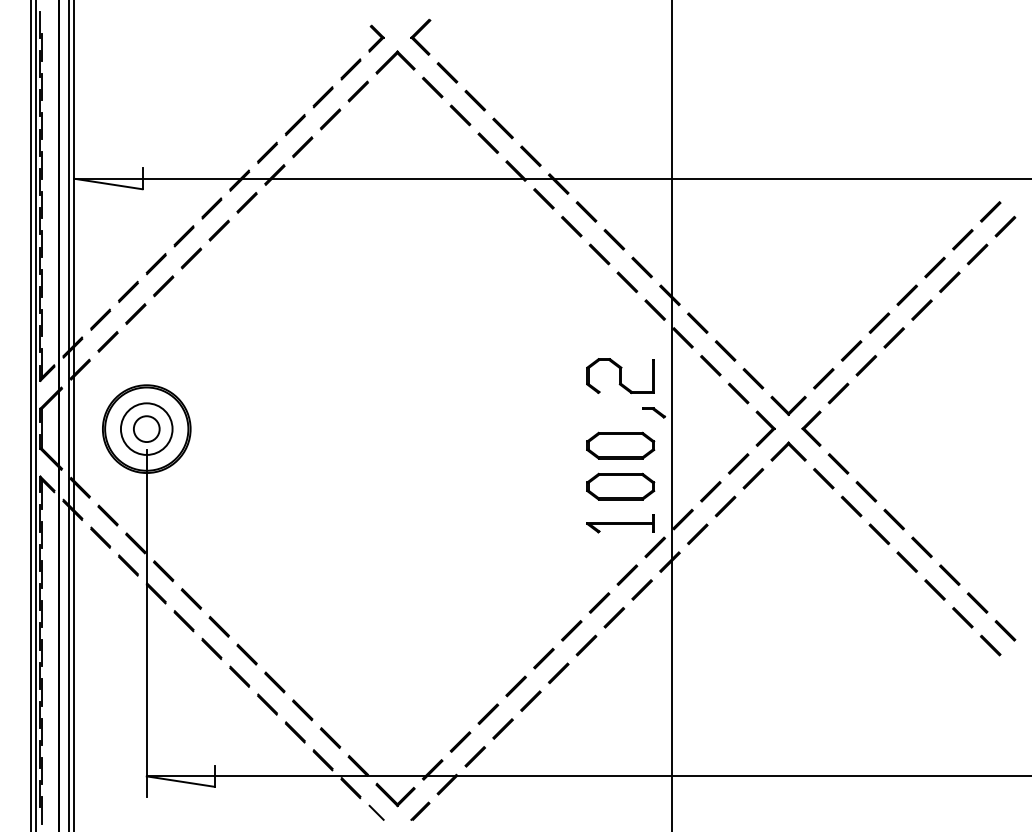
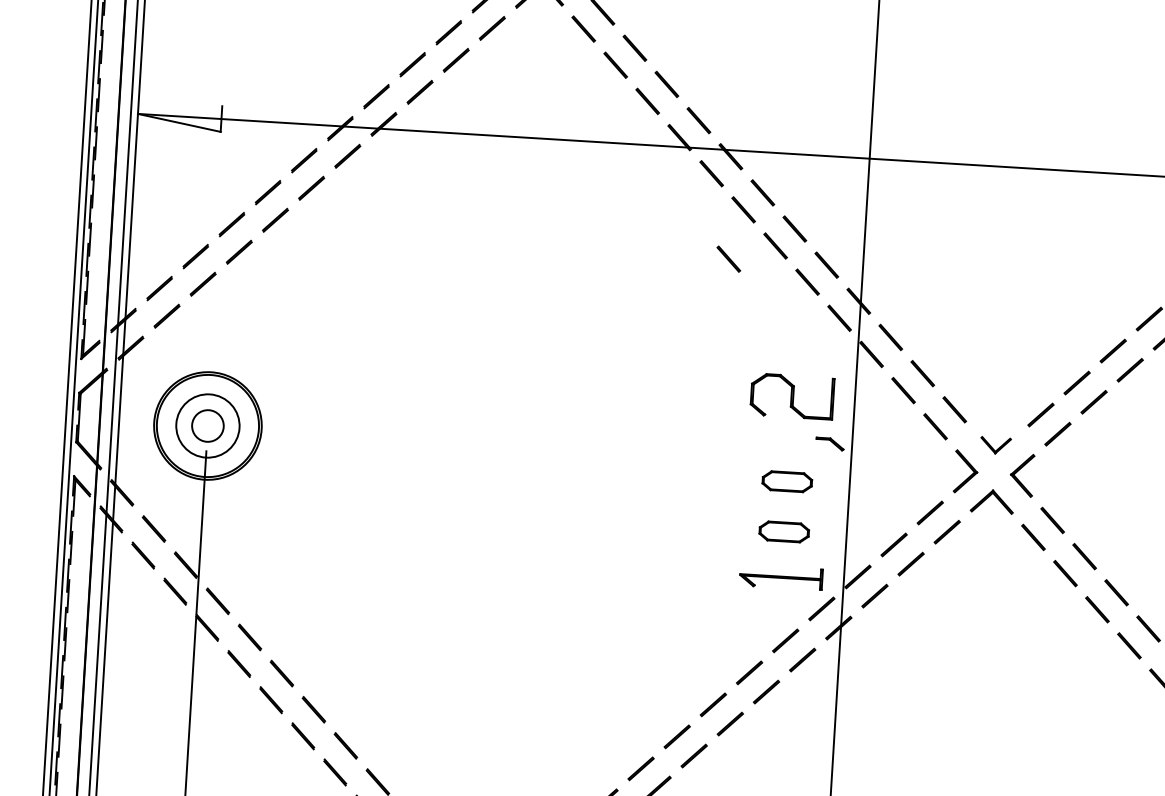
line: (561, 267) -> (728, 259), added
part: (788, 405) -> (995, 445), size x0.7
part: (620, 445) -> (786, 481), size x0.6
part: (620, 486) -> (783, 531), size x0.6

